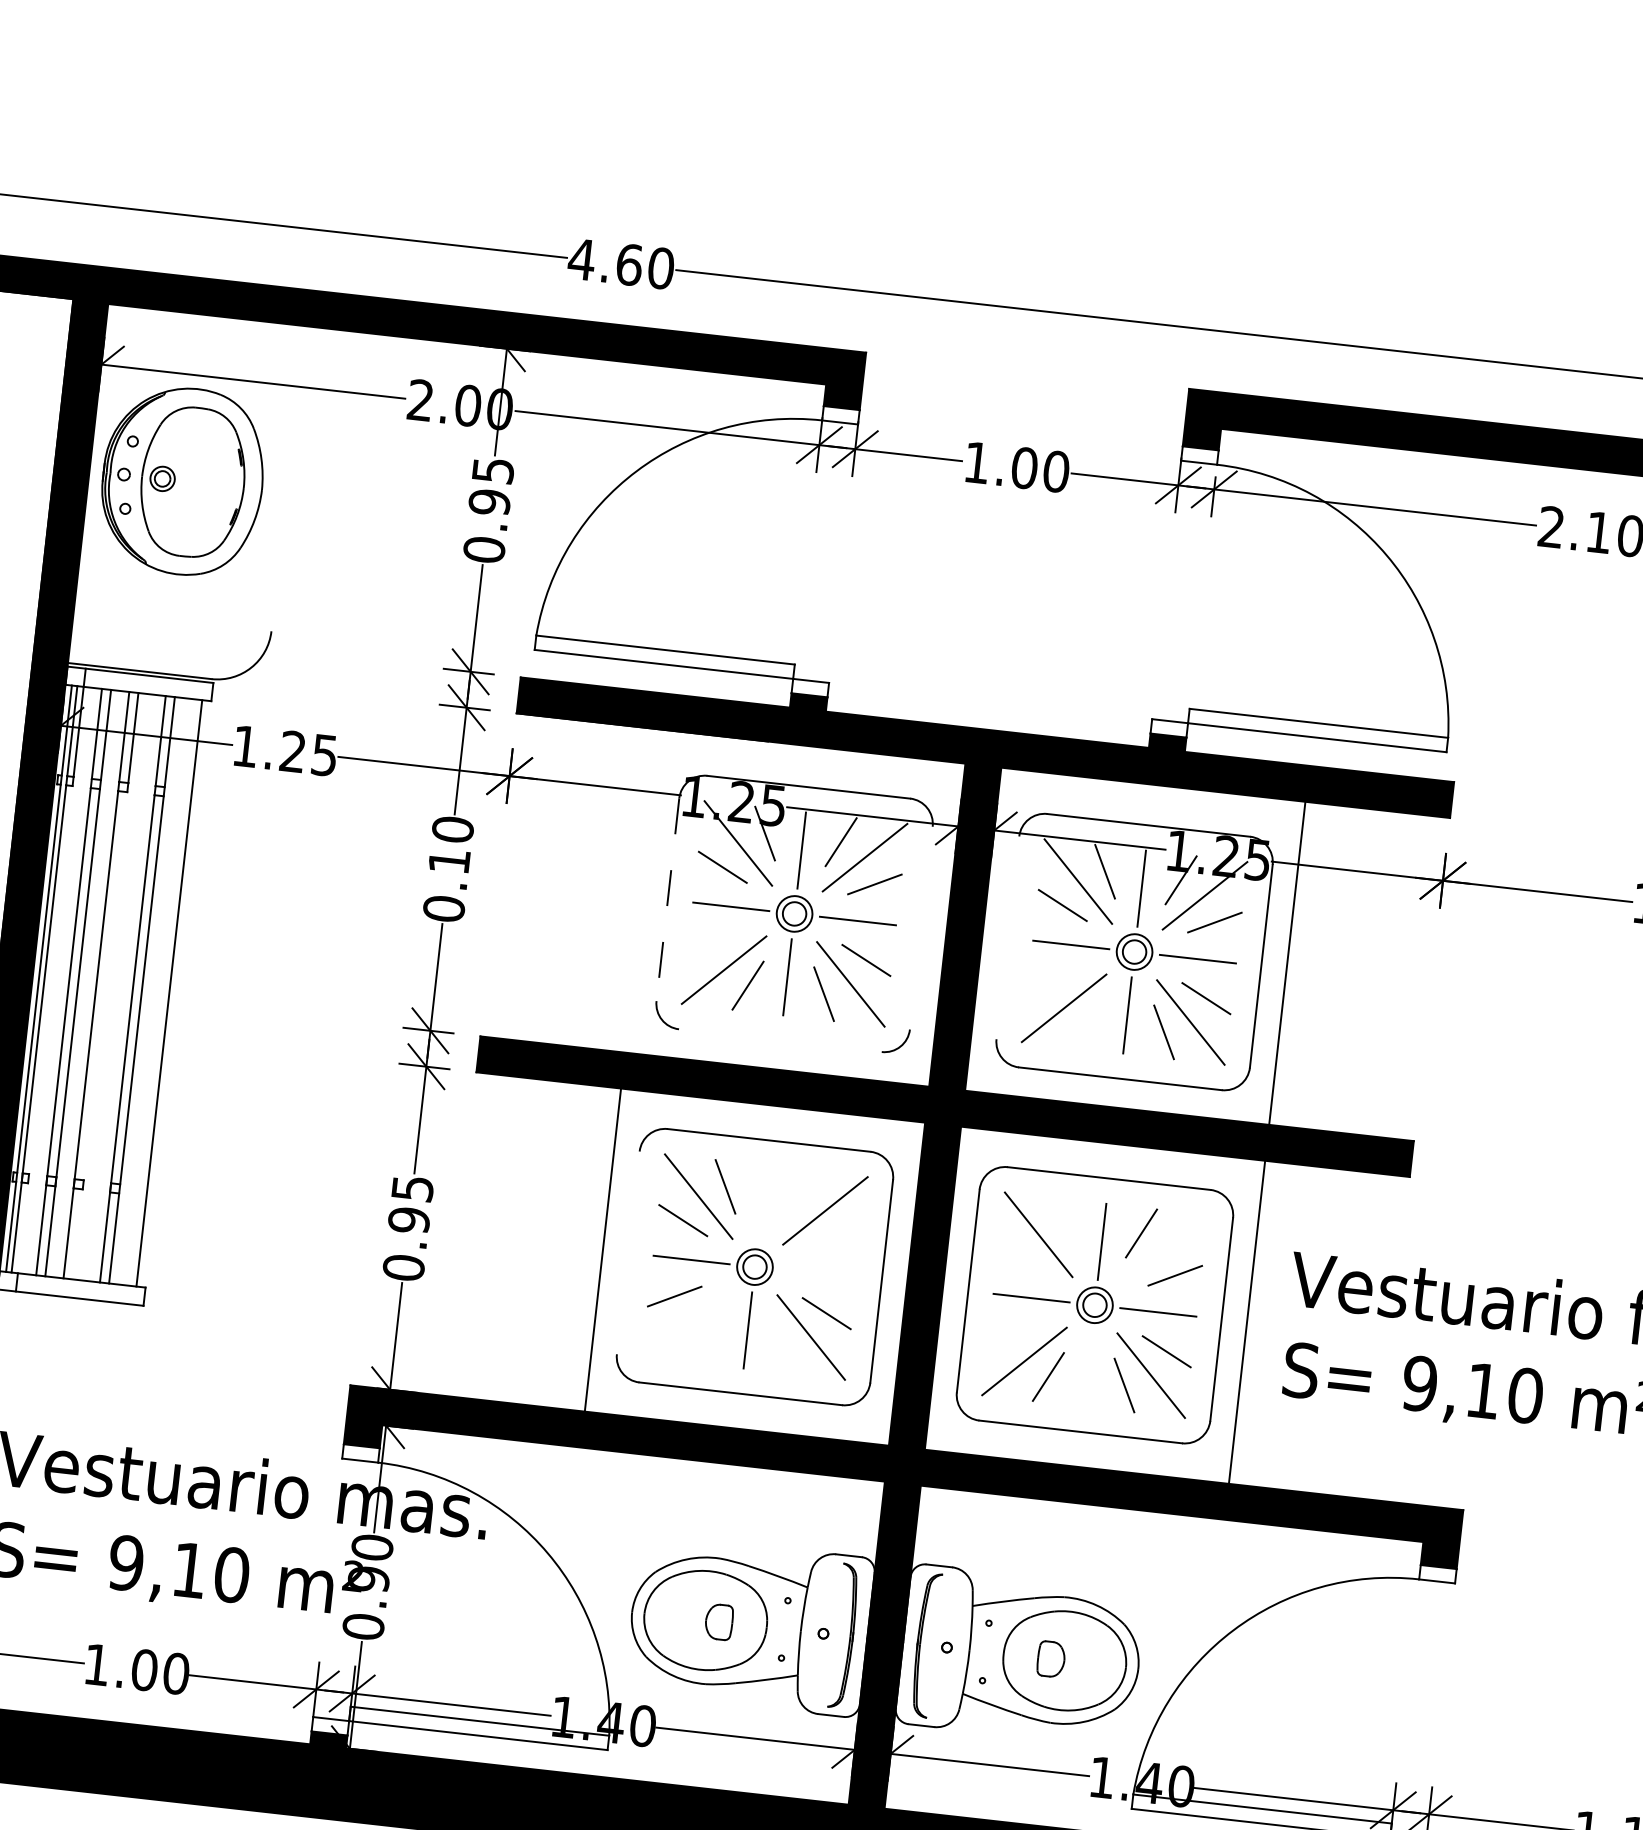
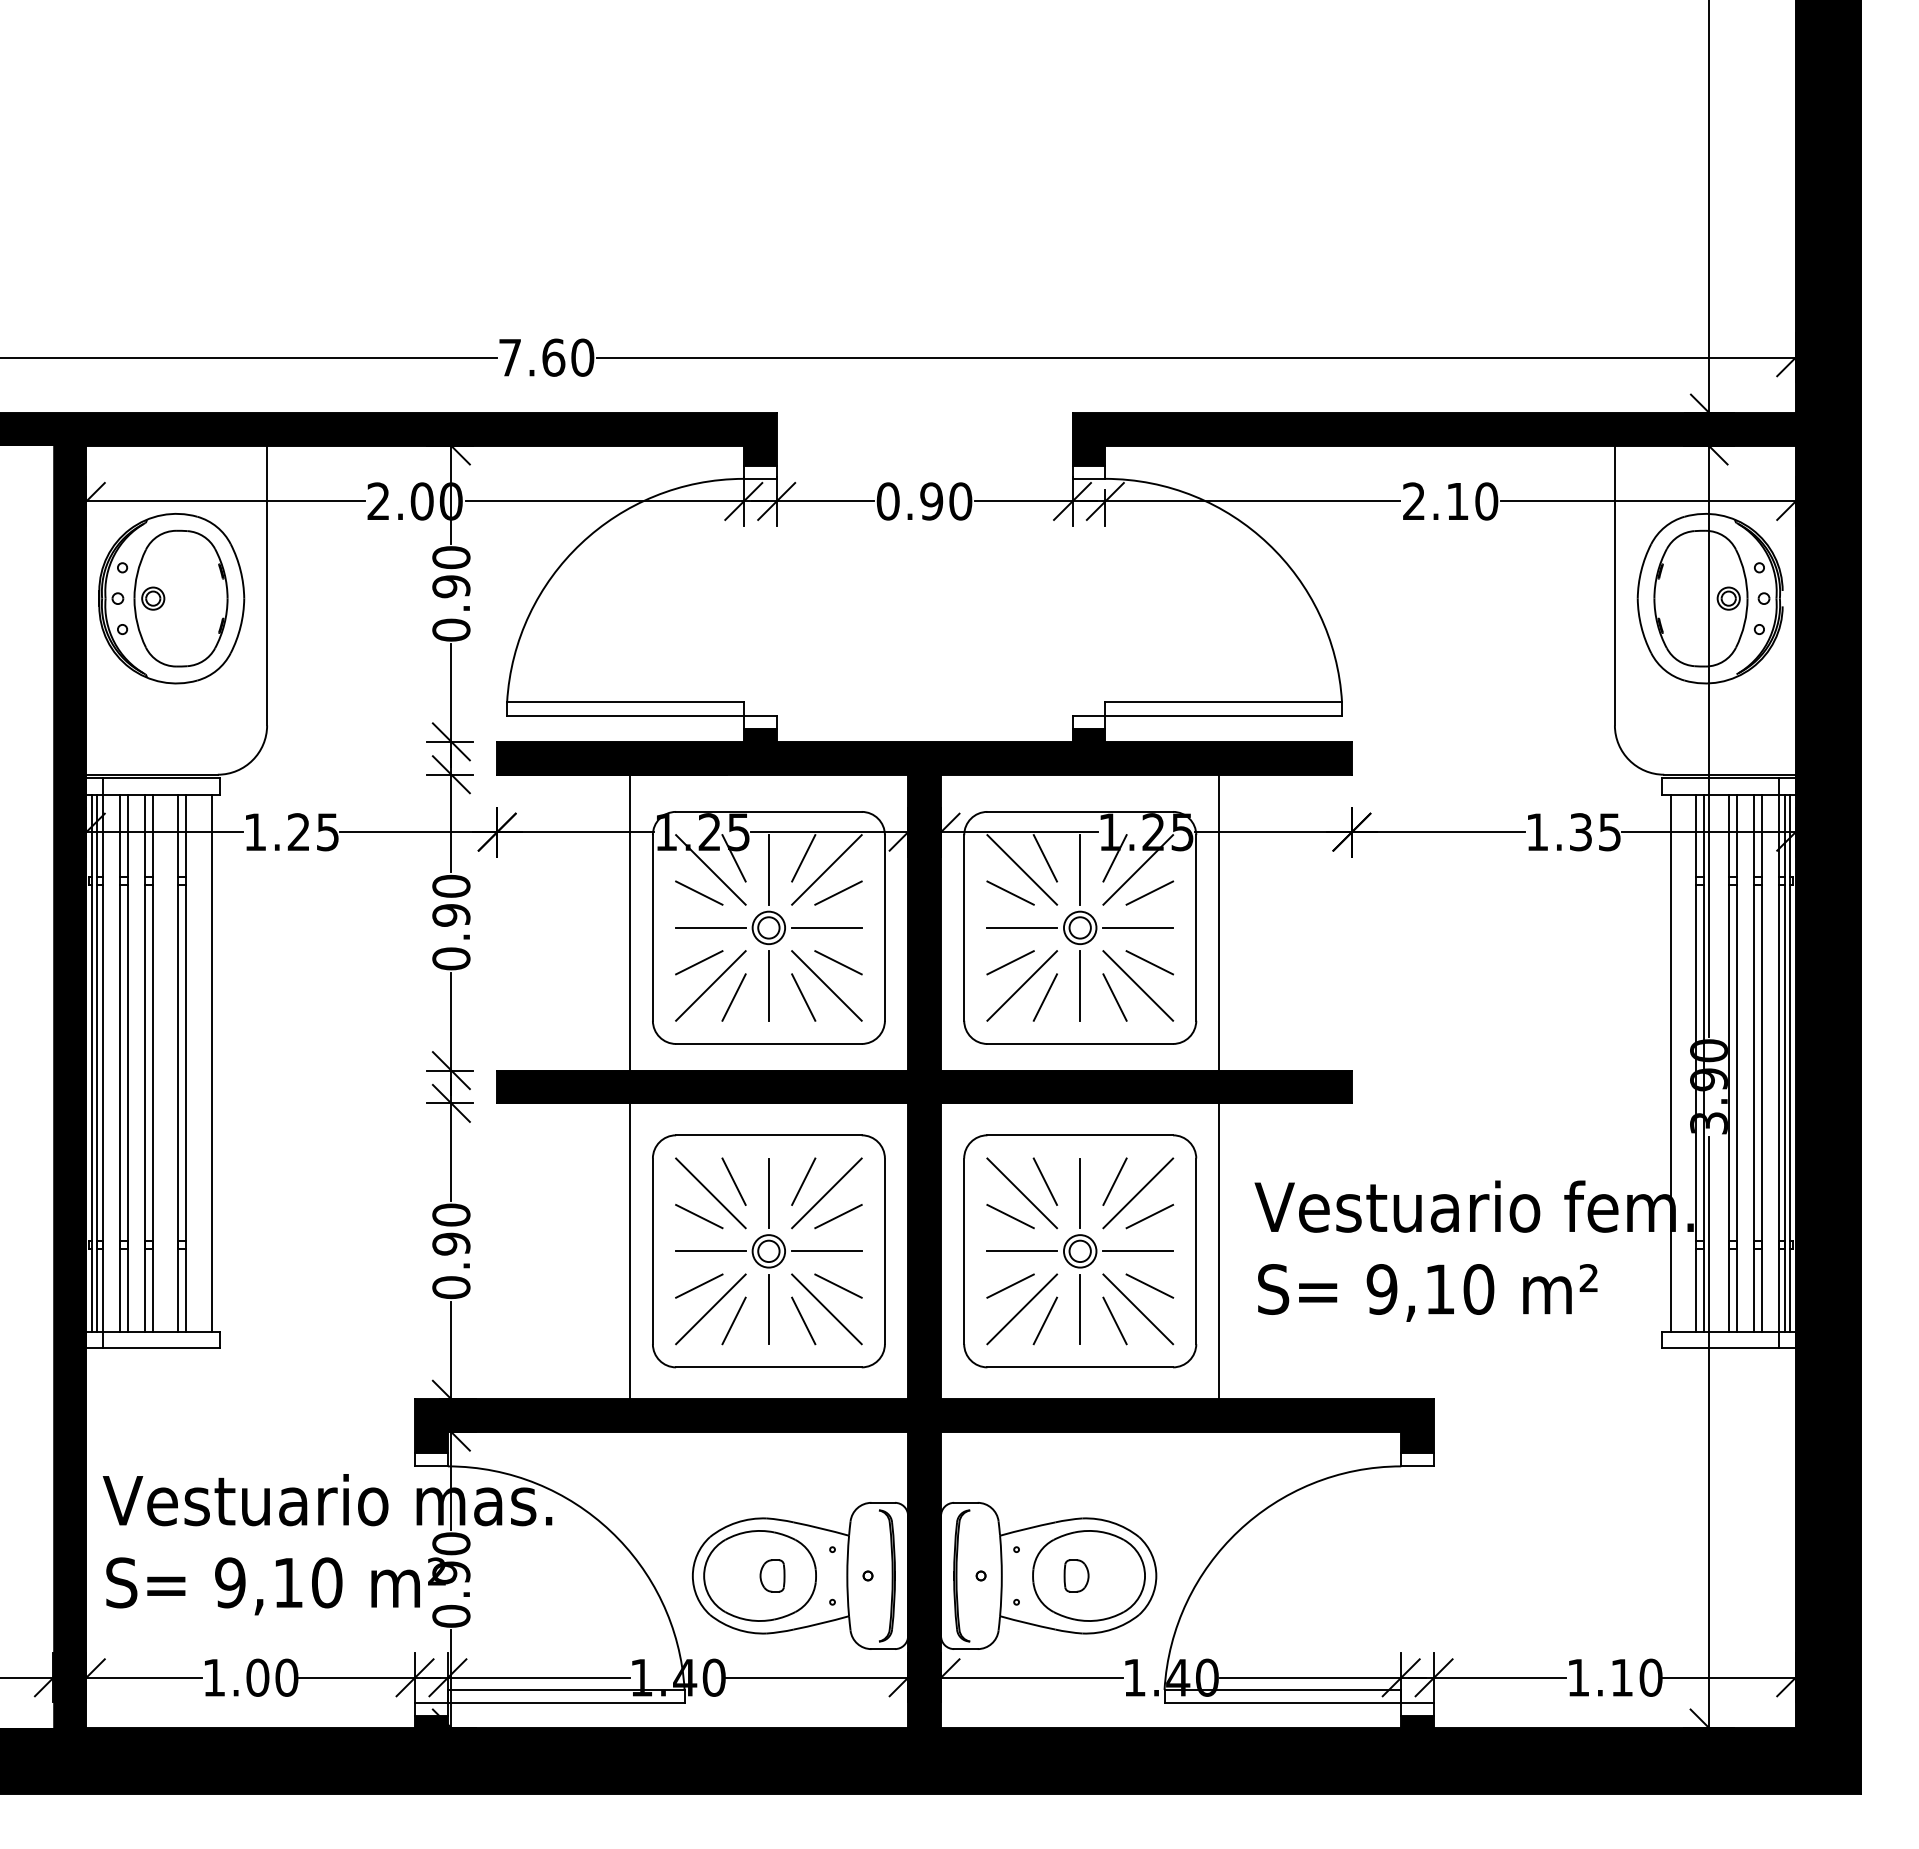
text: (582, 259) -> (510, 357), 4.60 -> 7.60
text: (1000, 465) -> (909, 501), 1.00 -> 0.90
text: (493, 470) -> (451, 557), 0.95 -> 0.90
line: (288, 478) -> (267, 585), added
text: (449, 861) -> (451, 915), 0.10 -> 0.90
line: (643, 890) -> (629, 922), added
line: (667, 899) -> (652, 927), dashed -> solid
line: (920, 927) -> (884, 927), added
line: (1008, 937) -> (964, 927), added
line: (714, 943) -> (699, 962), added
line: (1054, 981) -> (1010, 962), added
line: (1087, 1023) -> (1044, 997), added
line: (45, 1029) -> (103, 1108), added
line: (100, 1035) -> (153, 1108), added
line: (780, 1040) -> (768, 1043), added
text: (412, 1187) -> (451, 1214), 0.95 -> 0.90
line: (801, 1195) -> (803, 1181), added
line: (761, 1203) -> (768, 1193), added
line: (1064, 1224) -> (1044, 1181), added
line: (835, 1237) -> (838, 1216), added
line: (1165, 1249) -> (1138, 1193), added
line: (627, 1253) -> (652, 1251), added
line: (1023, 1258) -> (1010, 1216), added
line: (817, 1274) -> (826, 1251), added
line: (684, 1323) -> (710, 1309), added
line: (1014, 1334) -> (1010, 1285), added
line: (707, 1338) -> (733, 1320), added
line: (784, 1346) -> (803, 1320), added
line: (1088, 1368) -> (1080, 1309), added

